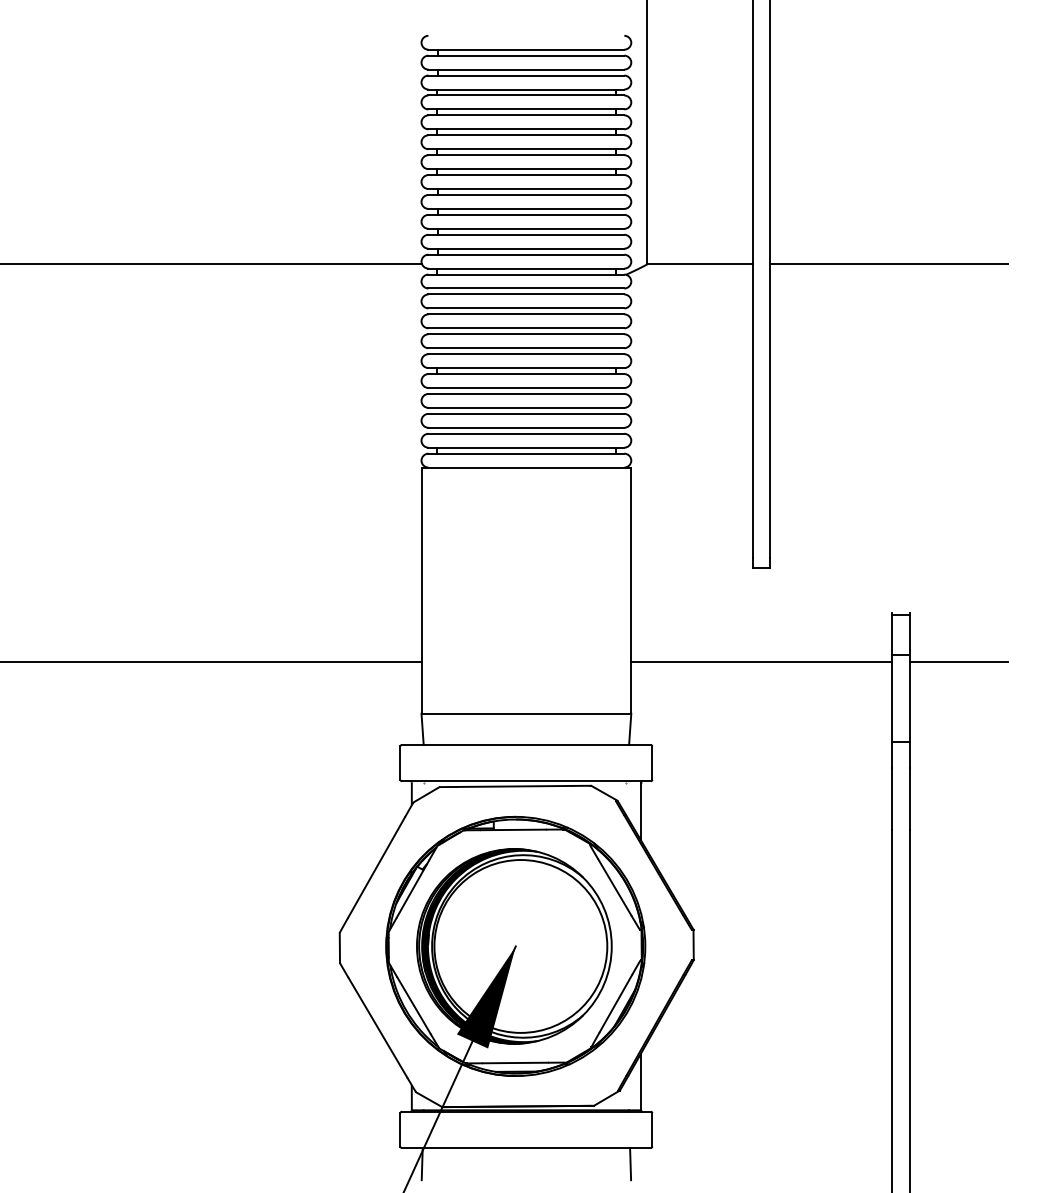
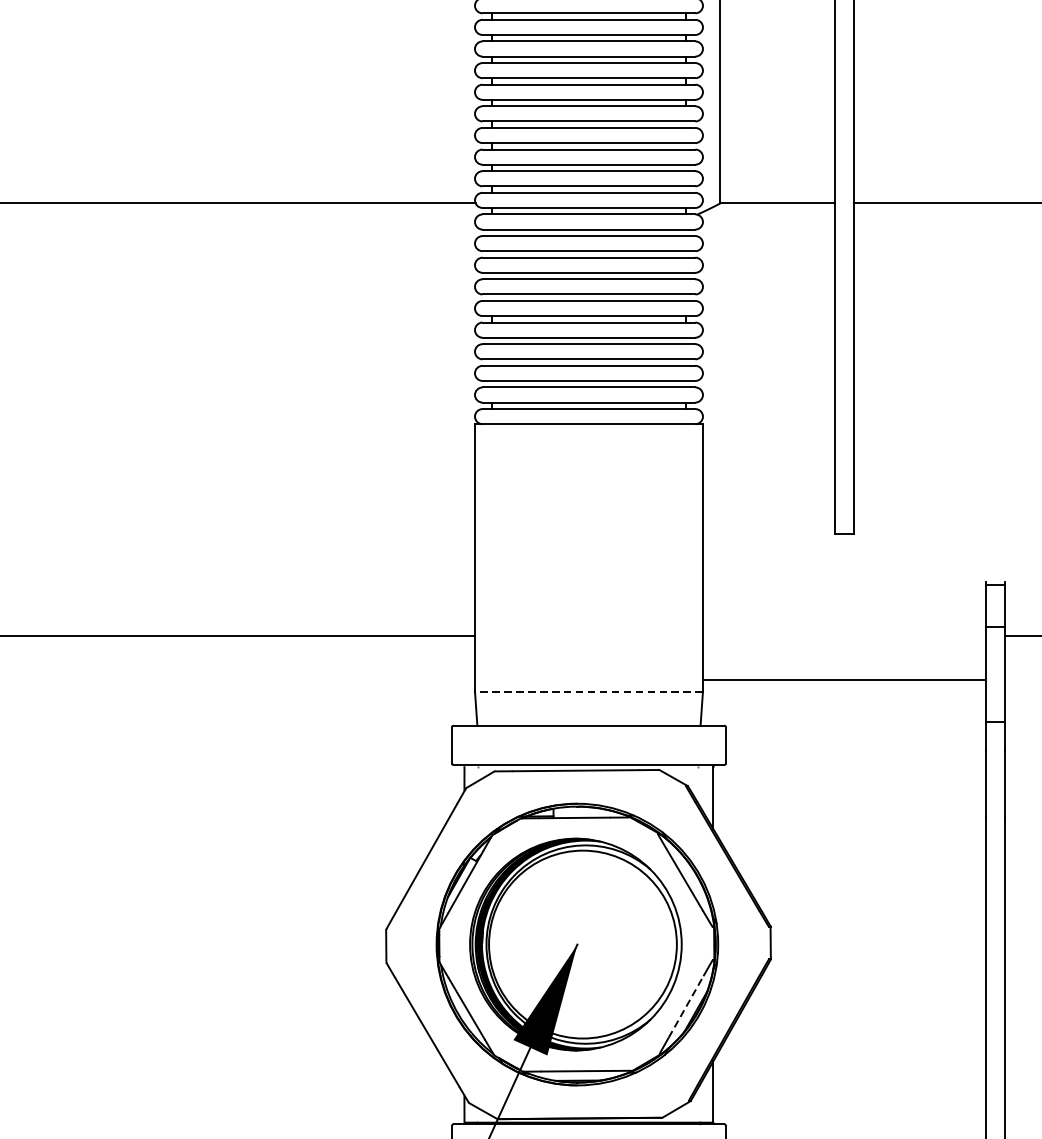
line: (761, 662) -> (844, 680), moved
line: (526, 713) -> (589, 691), solid -> dashed
line: (616, 1003) -> (686, 1006), solid -> dashed

